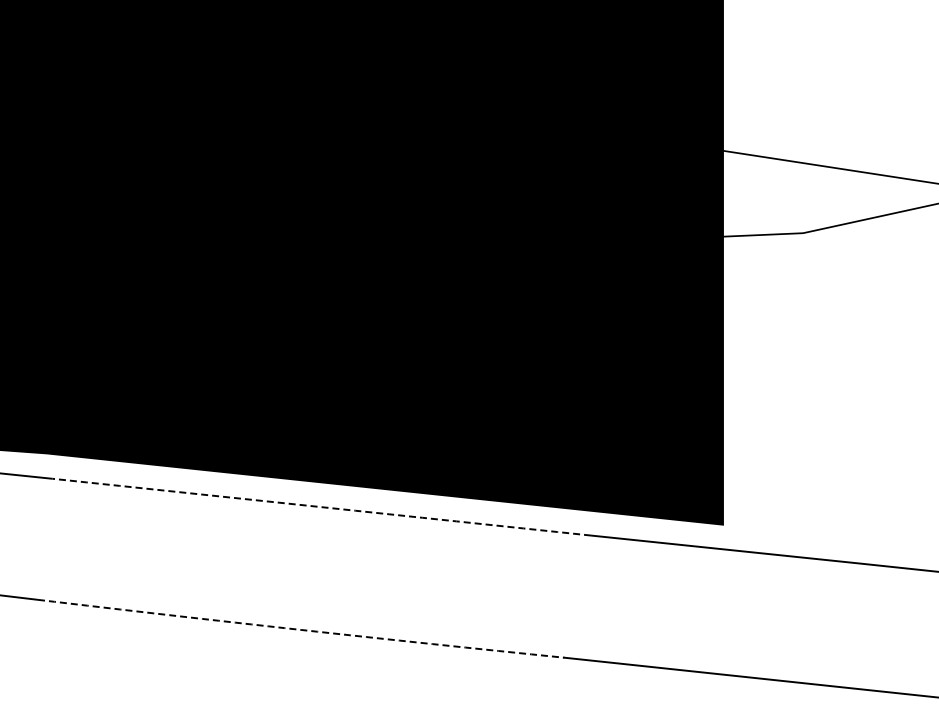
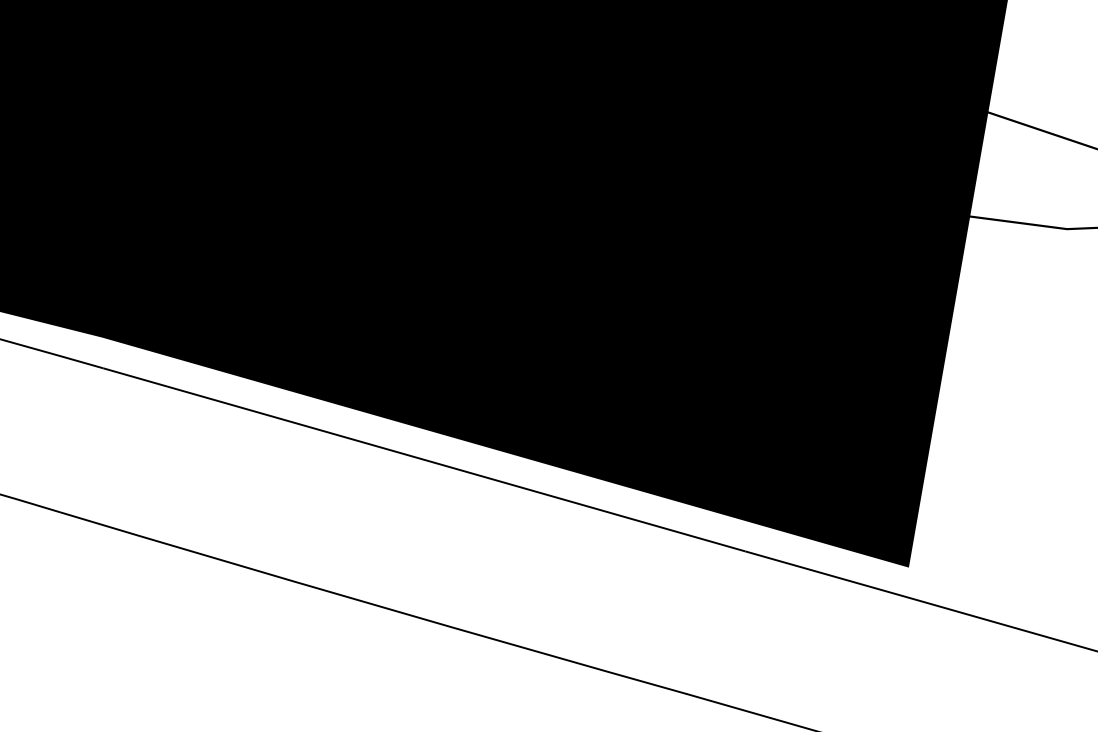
arc: (321, 507) -> (423, 460), dashed -> solid
arc: (301, 629) -> (373, 604), dashed -> solid

